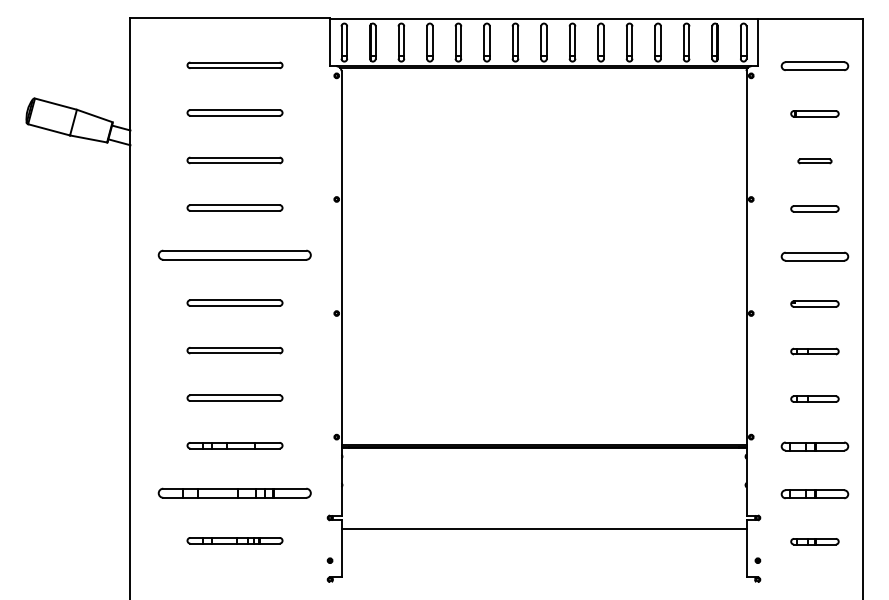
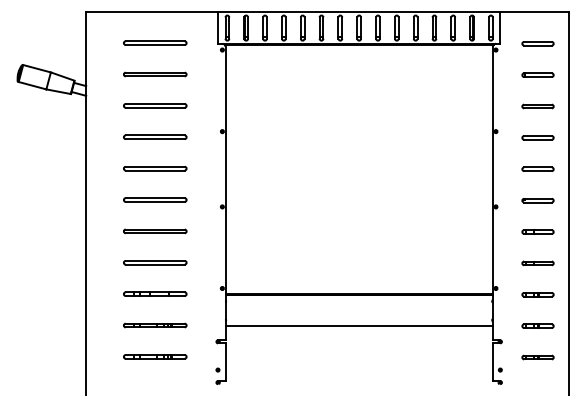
part: (814, 65) -> (537, 43), size x0.71
part: (814, 161) -> (537, 106), size x1.43
part: (235, 255) -> (155, 168), size x0.62
part: (814, 255) -> (537, 168), size x0.71
part: (814, 446) -> (537, 294), size x0.71
part: (235, 493) -> (155, 325), size x0.62
part: (814, 493) -> (537, 325), size x0.71
line: (542, 529) -> (358, 326), moved

